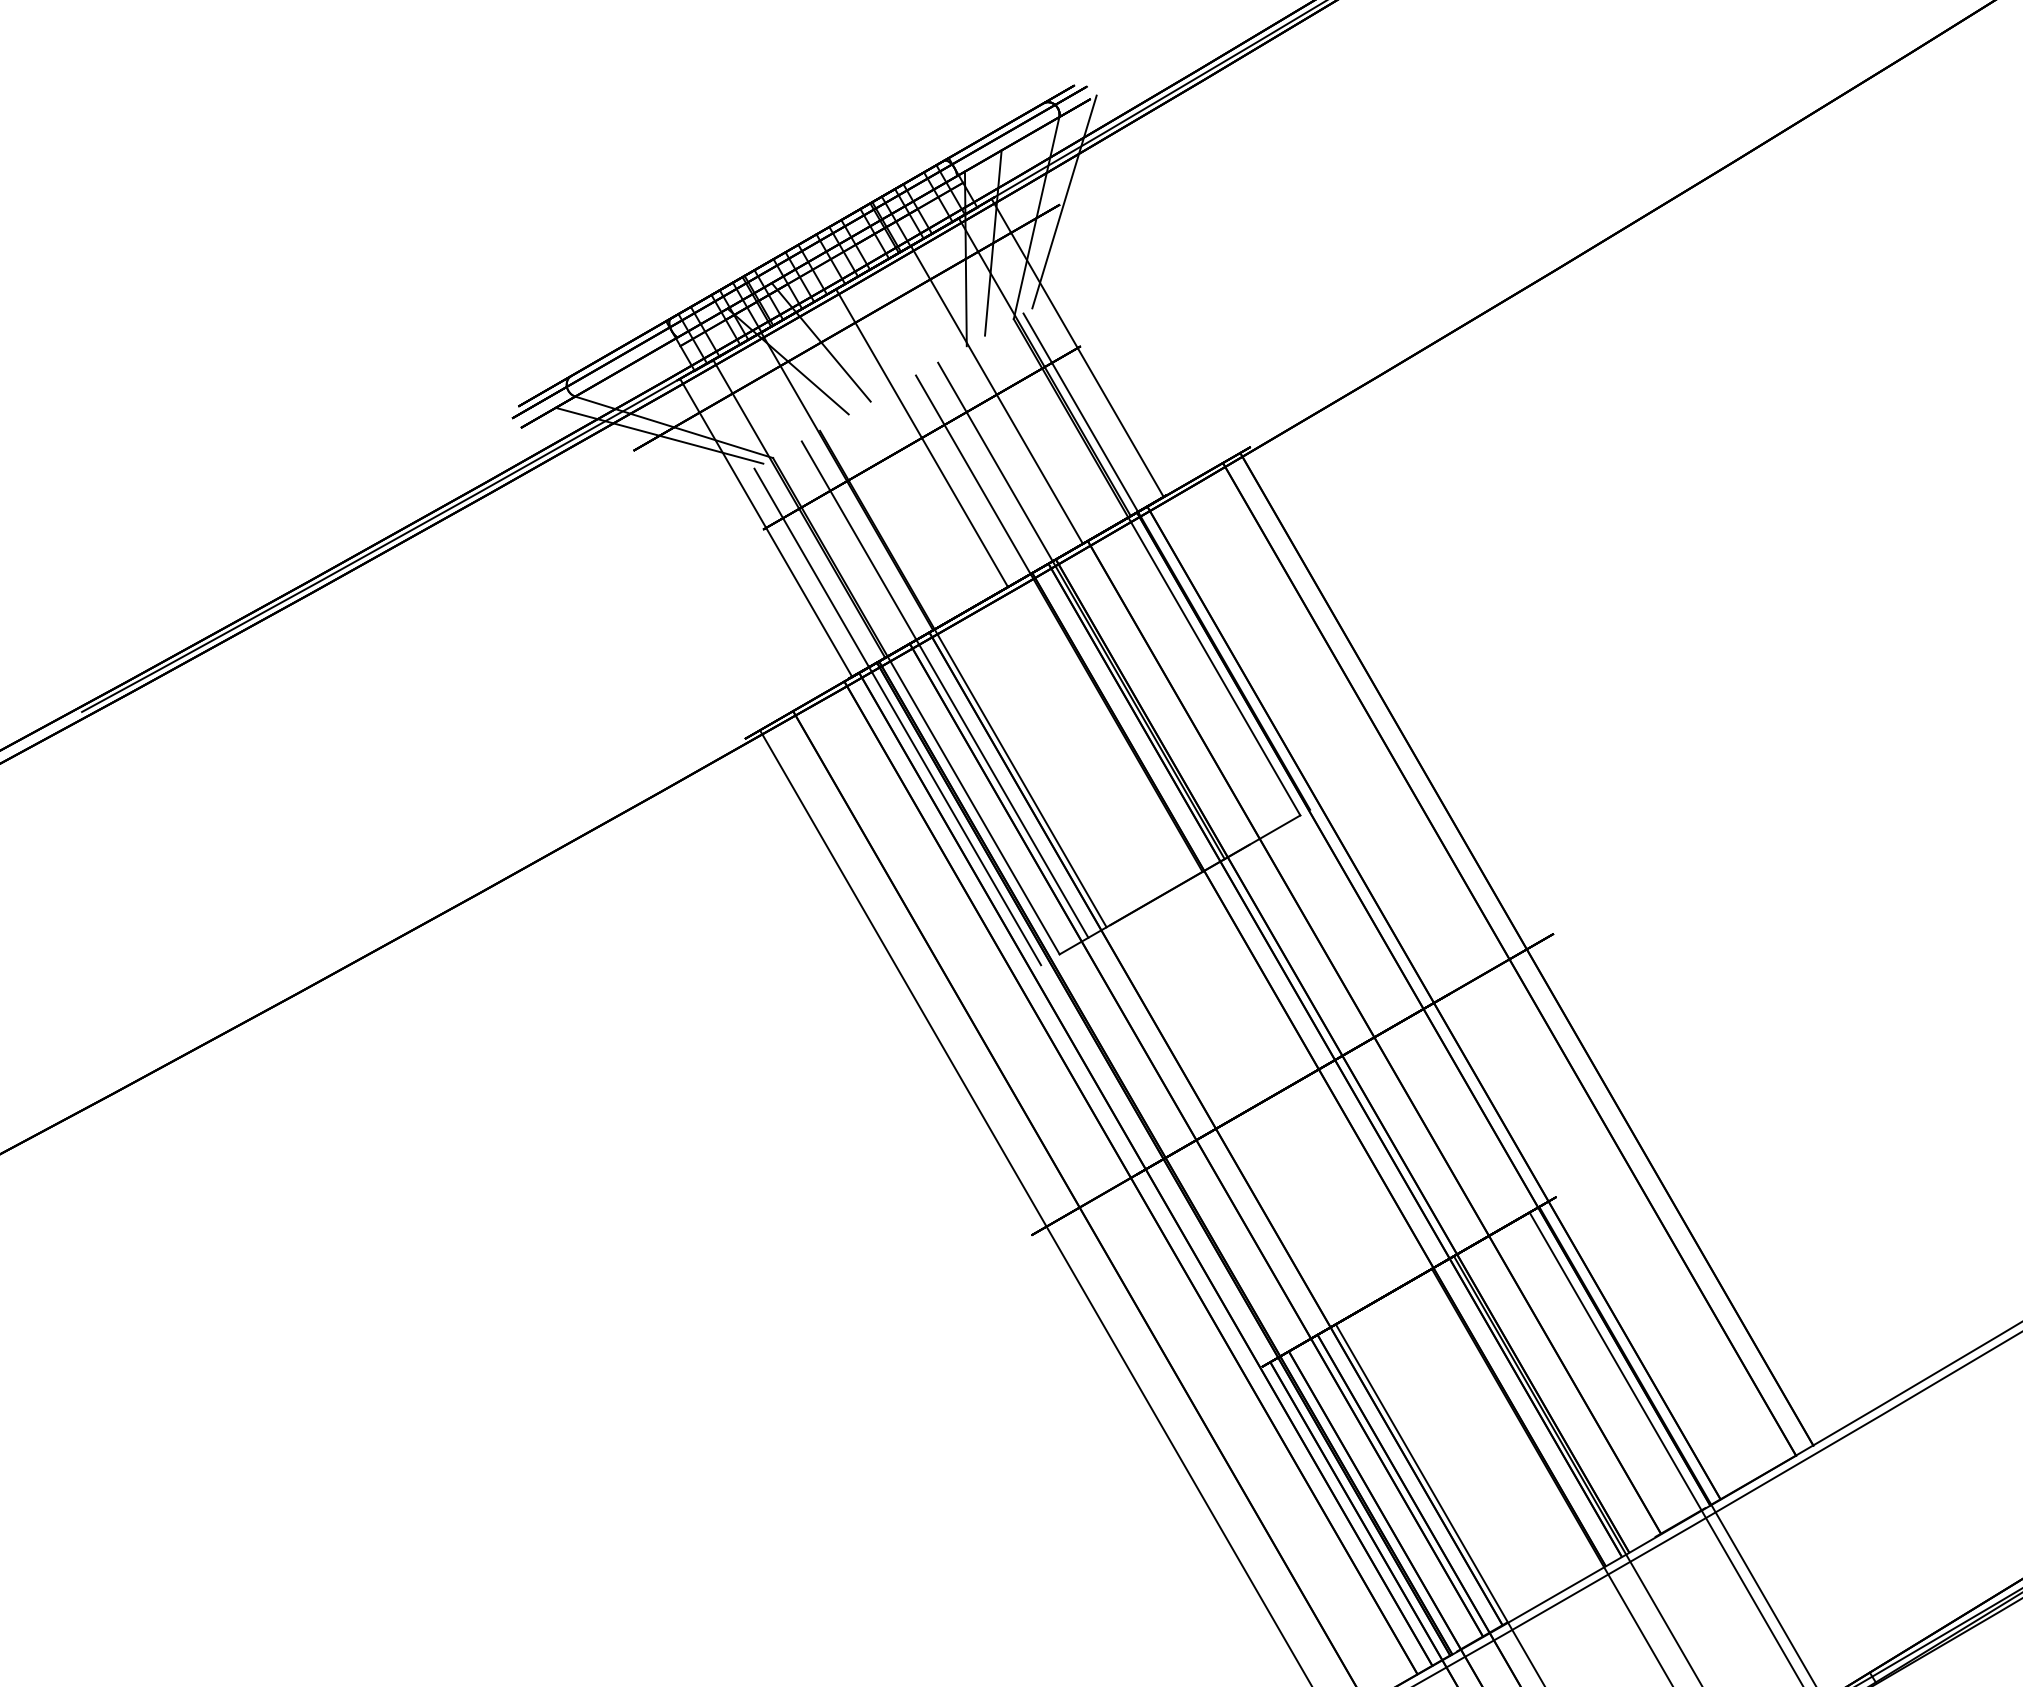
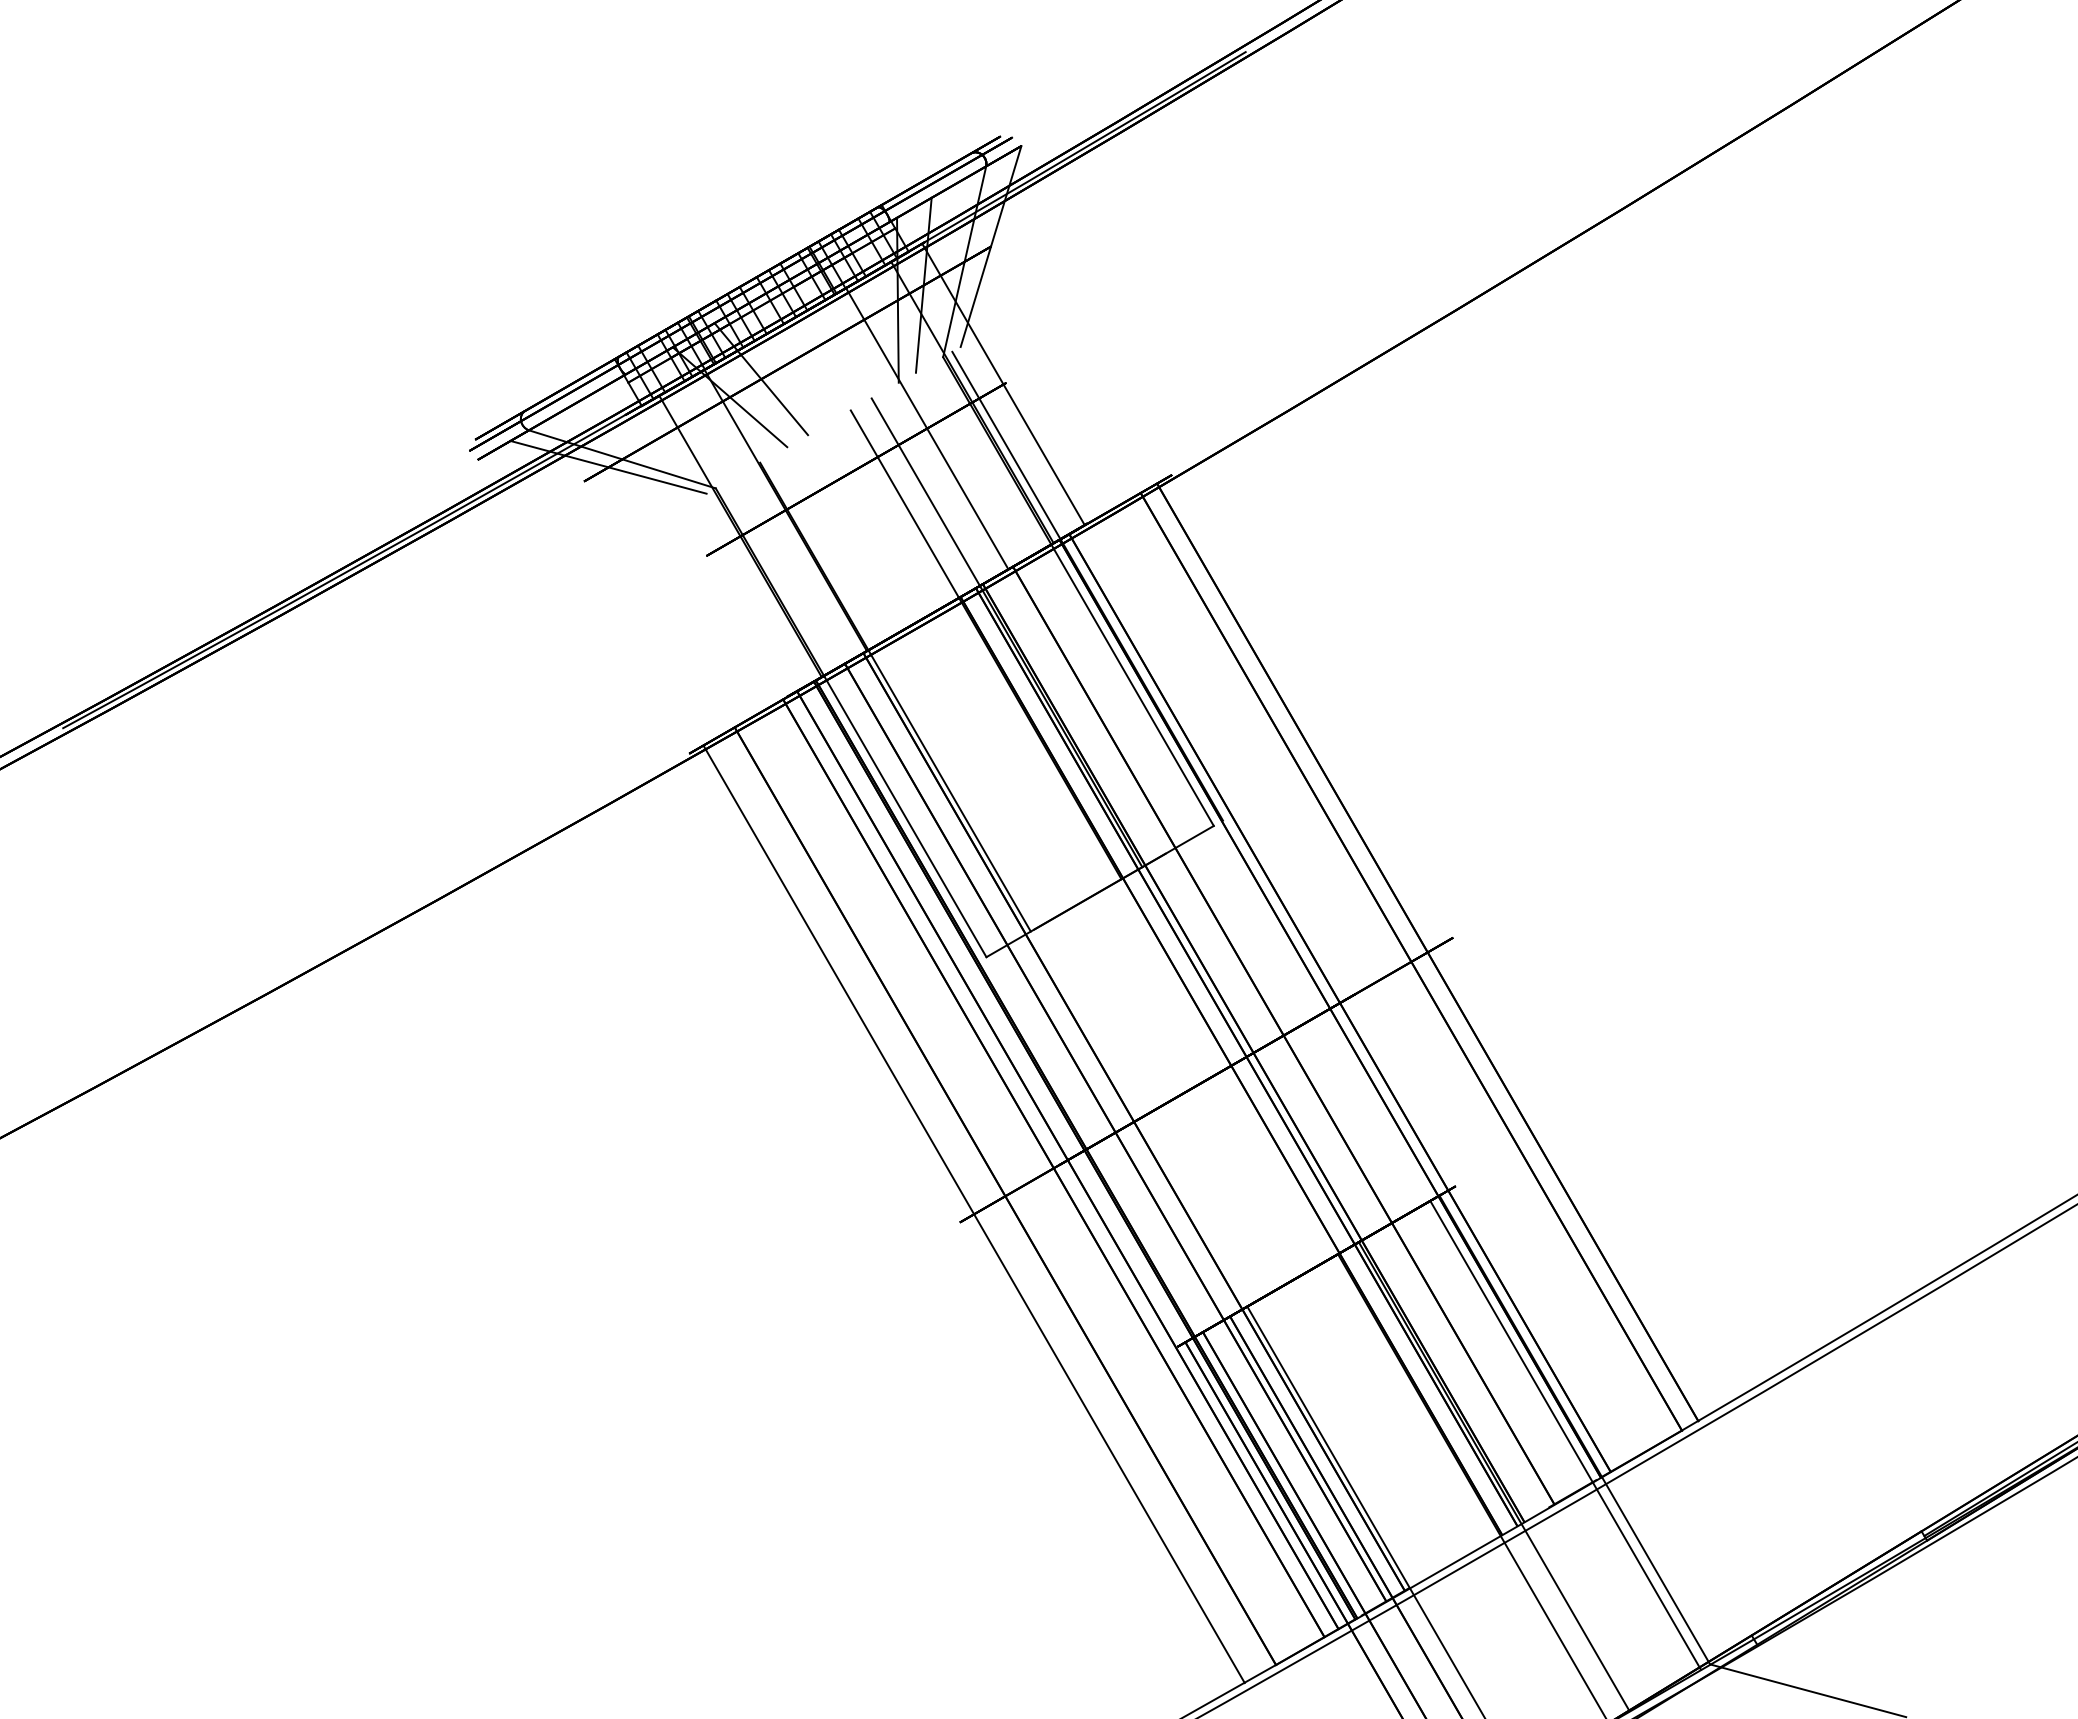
line: (922, 438) -> (856, 469), removed
line: (766, 526) -> (709, 553), removed
line: (944, 688) -> (877, 706), removed
line: (897, 716) -> (833, 732), removed

